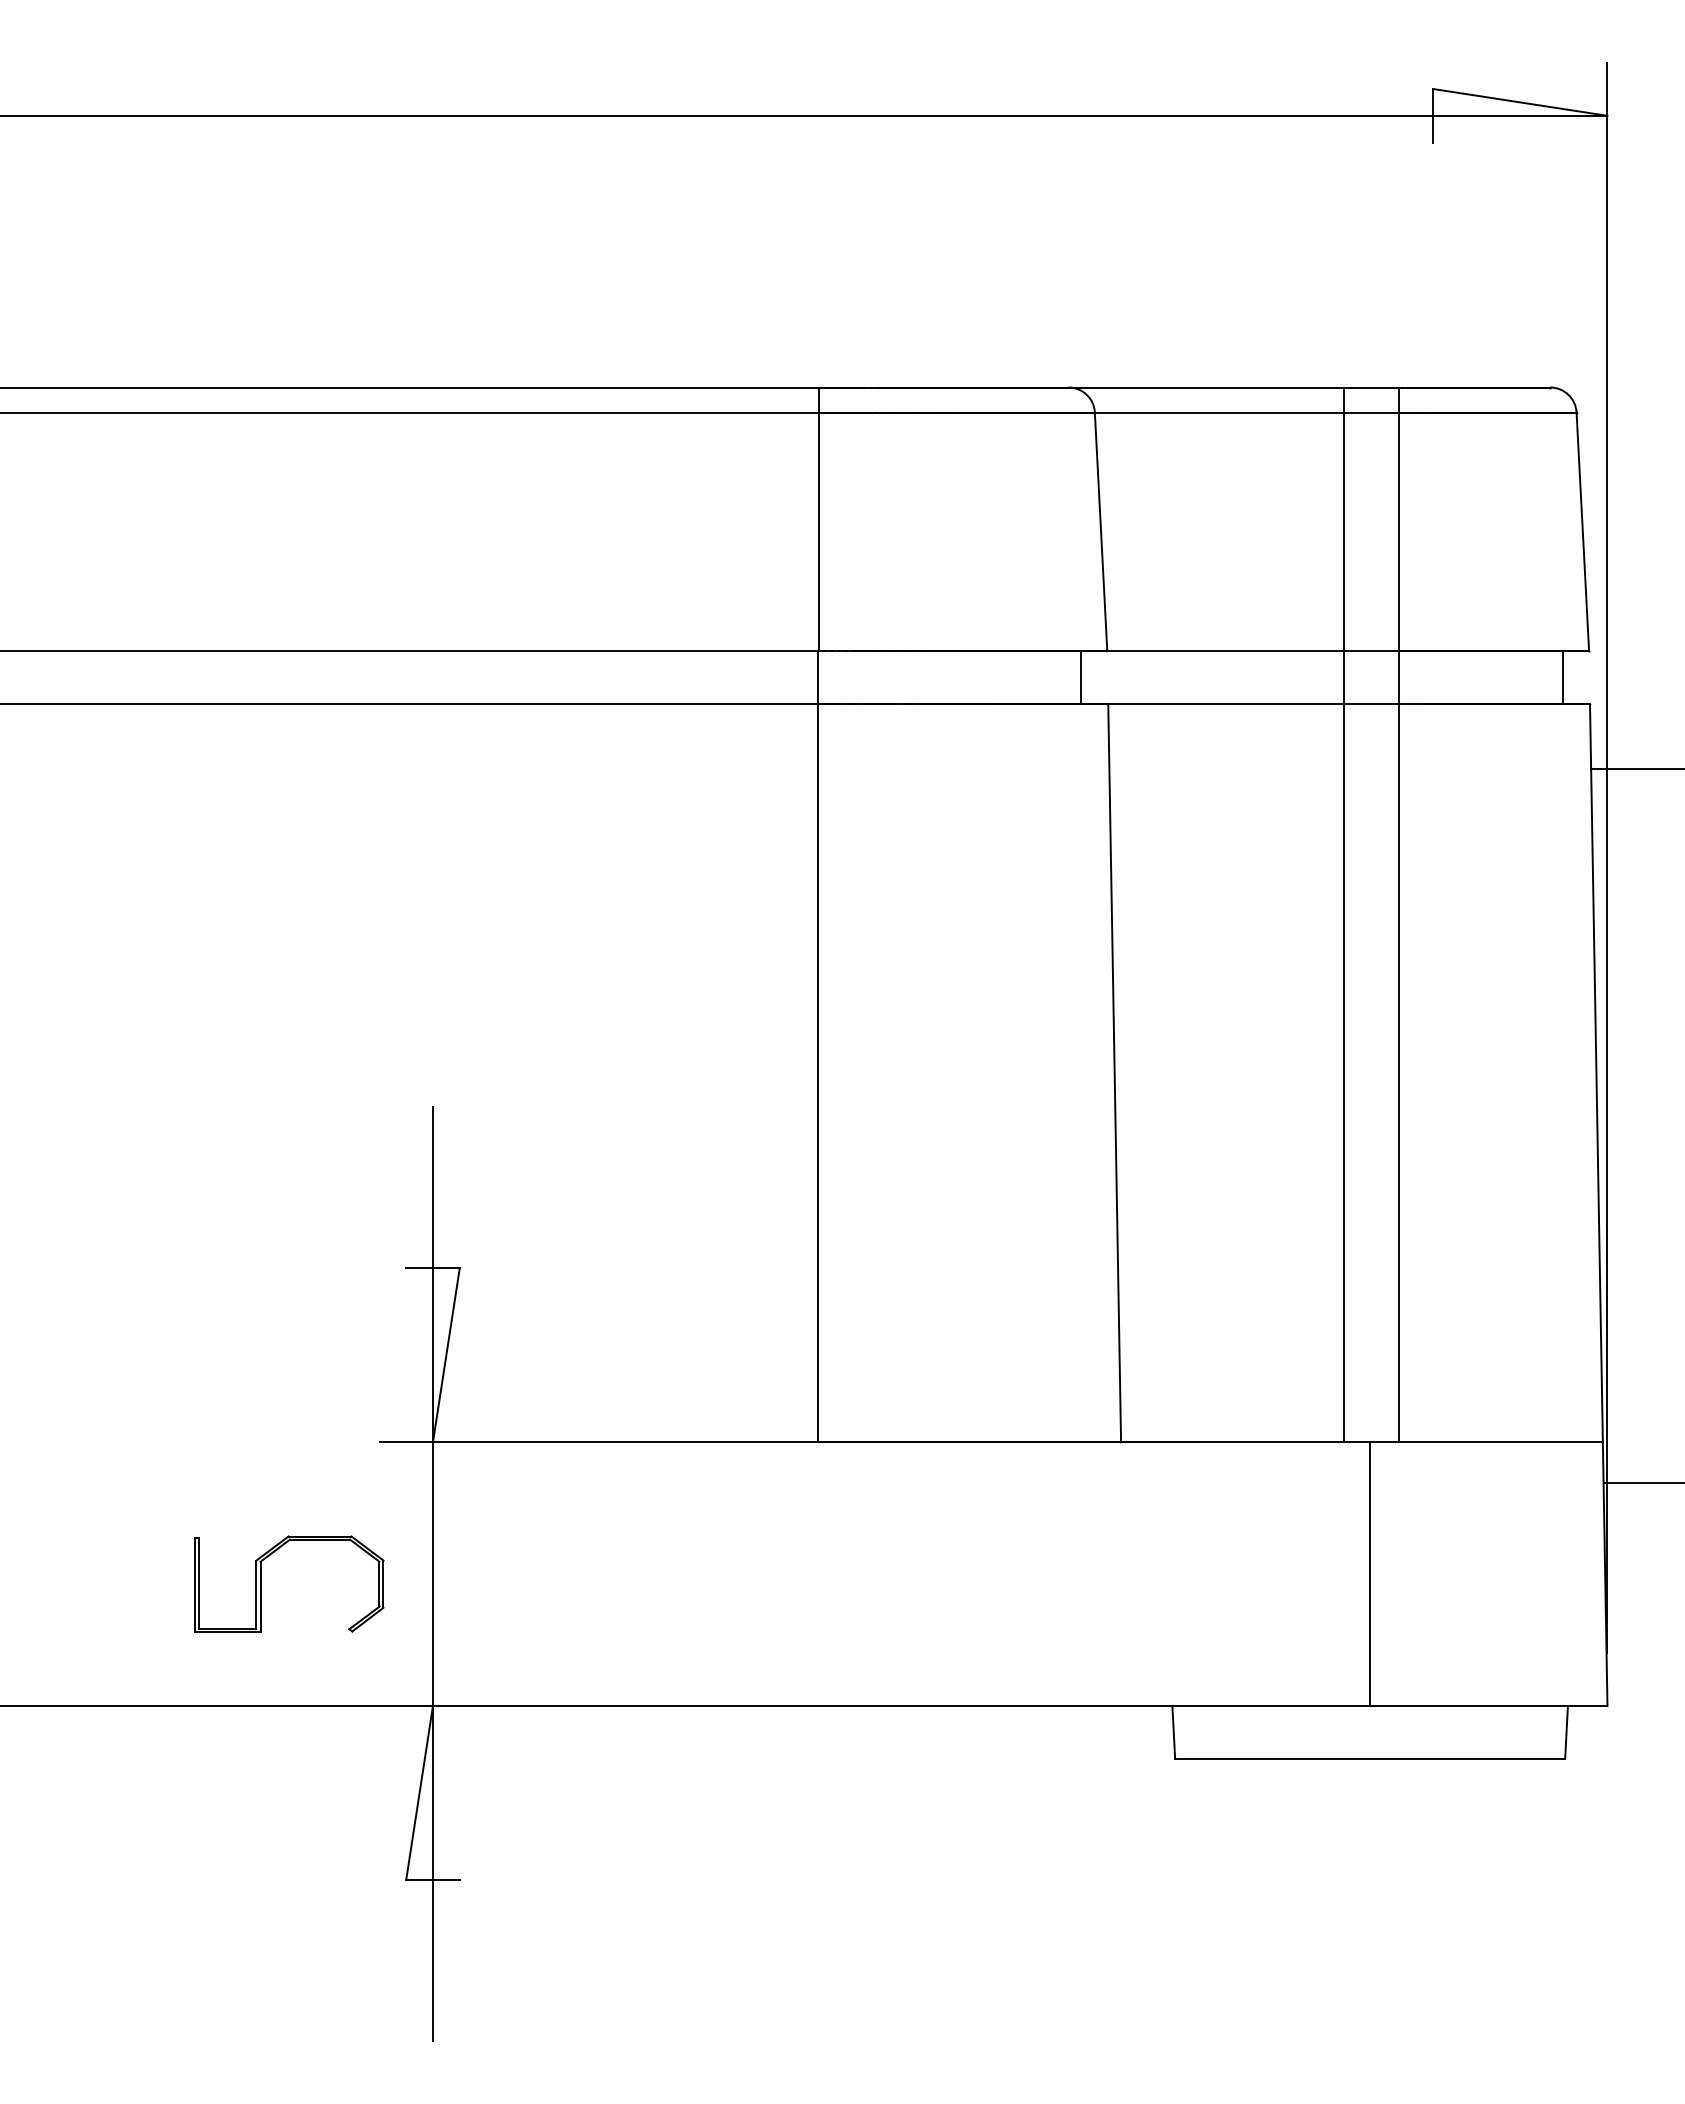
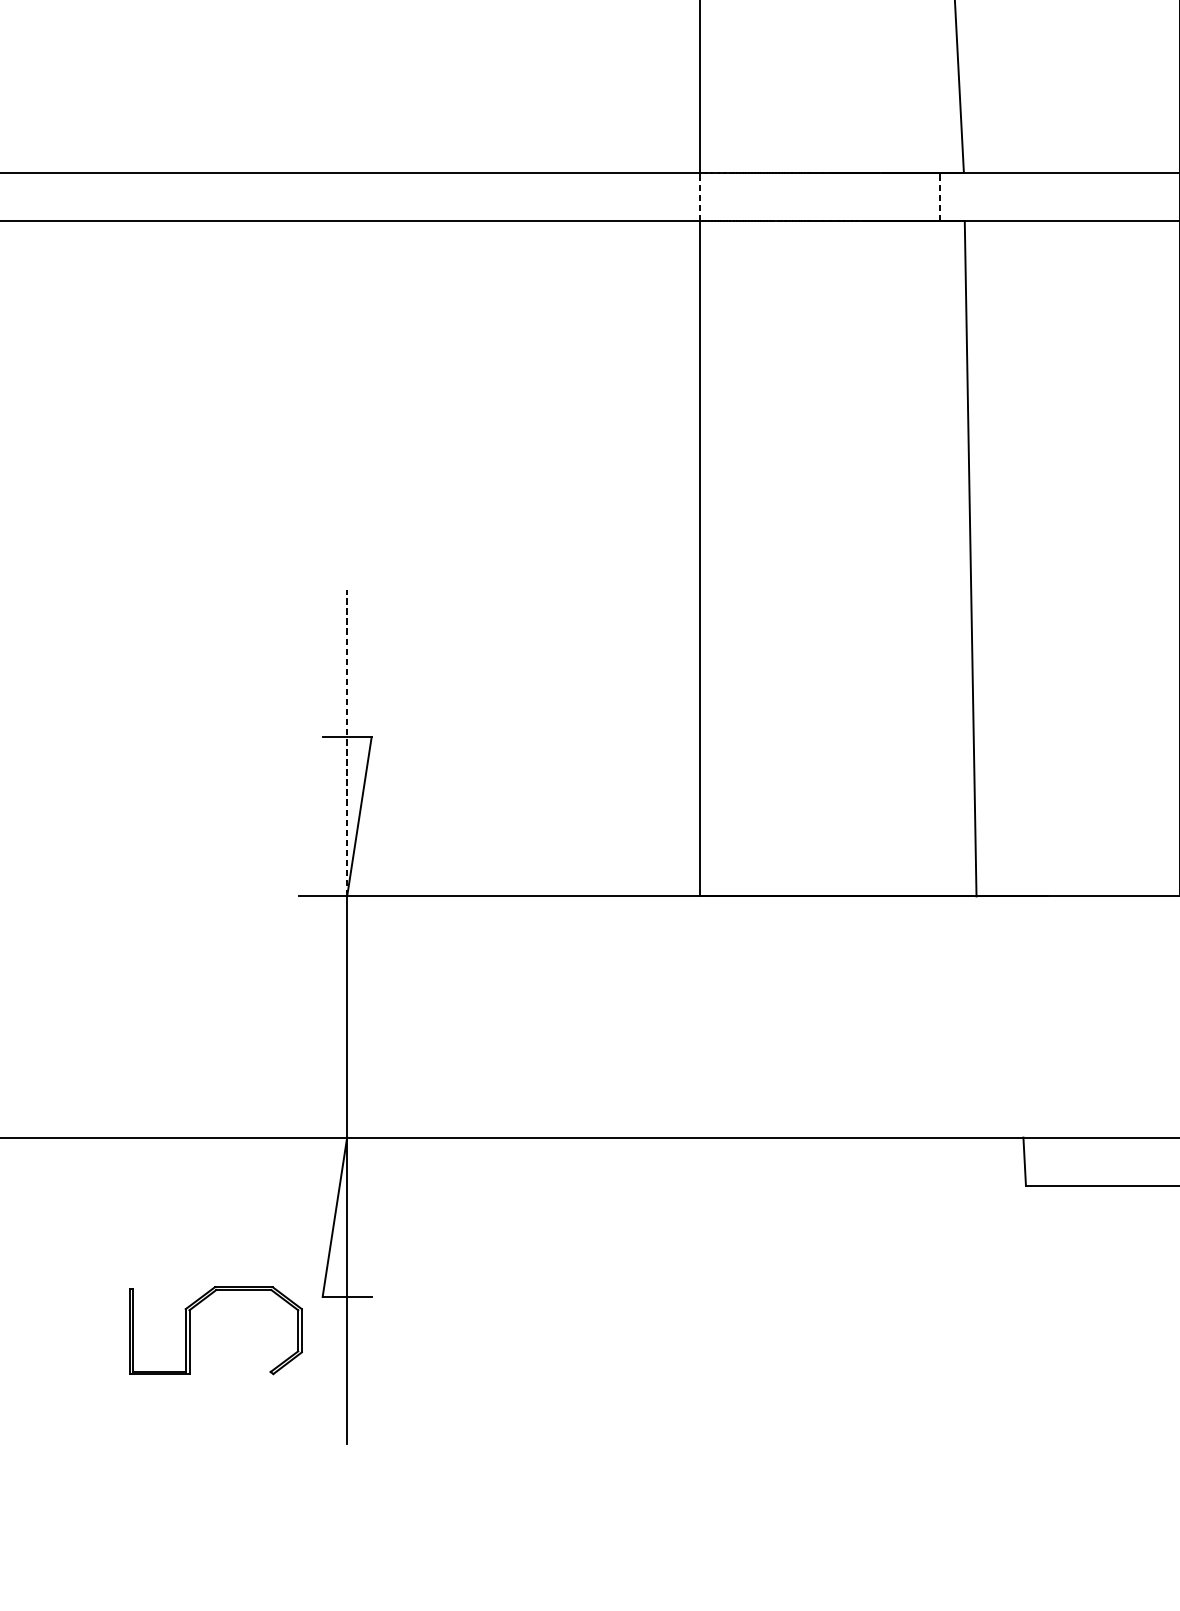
line: (818, 677) -> (699, 196), solid -> dashed
line: (1081, 677) -> (940, 196), solid -> dashed
line: (432, 1274) -> (346, 742), solid -> dashed
part: (261, 1583) -> (190, 1330), moved

